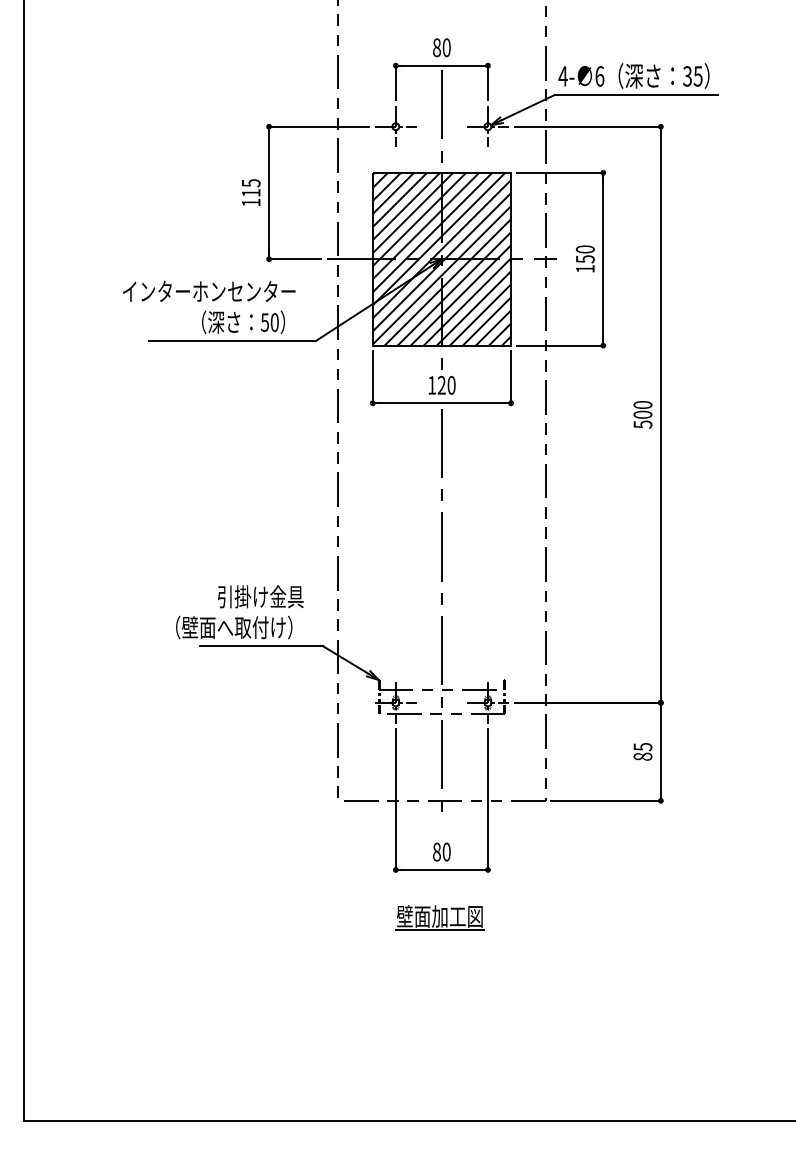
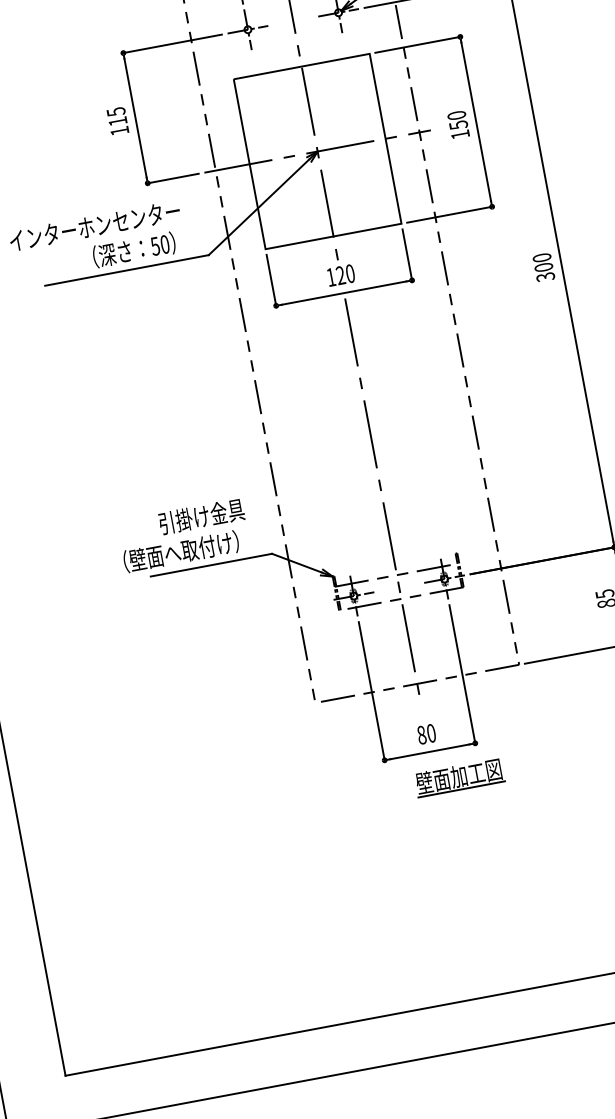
hatch: (441, 258) -> (317, 150), removed
text: (642, 424) -> (545, 277), 500 -> 300
part: (439, 917) -> (458, 777), moved

